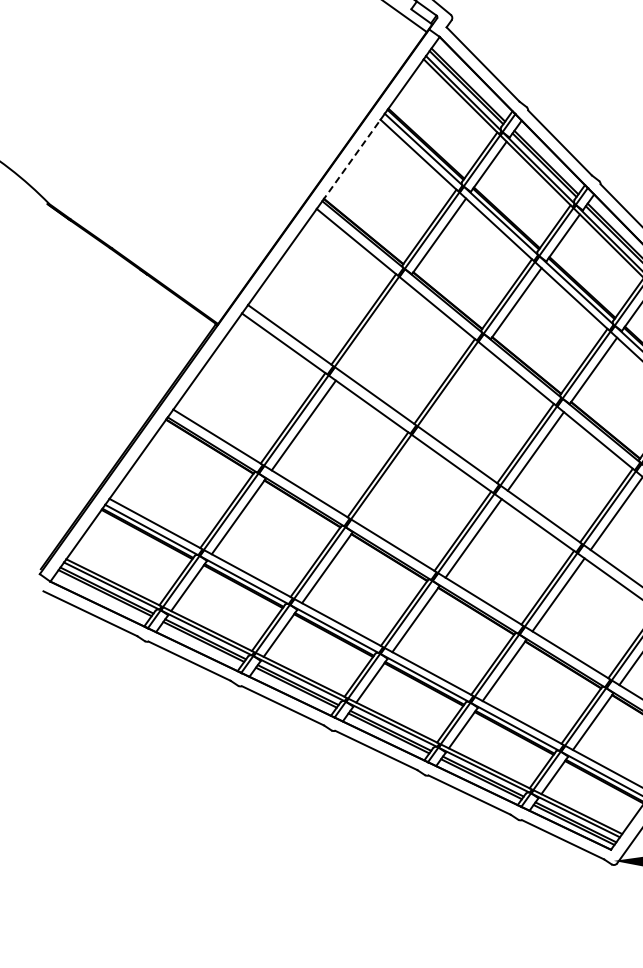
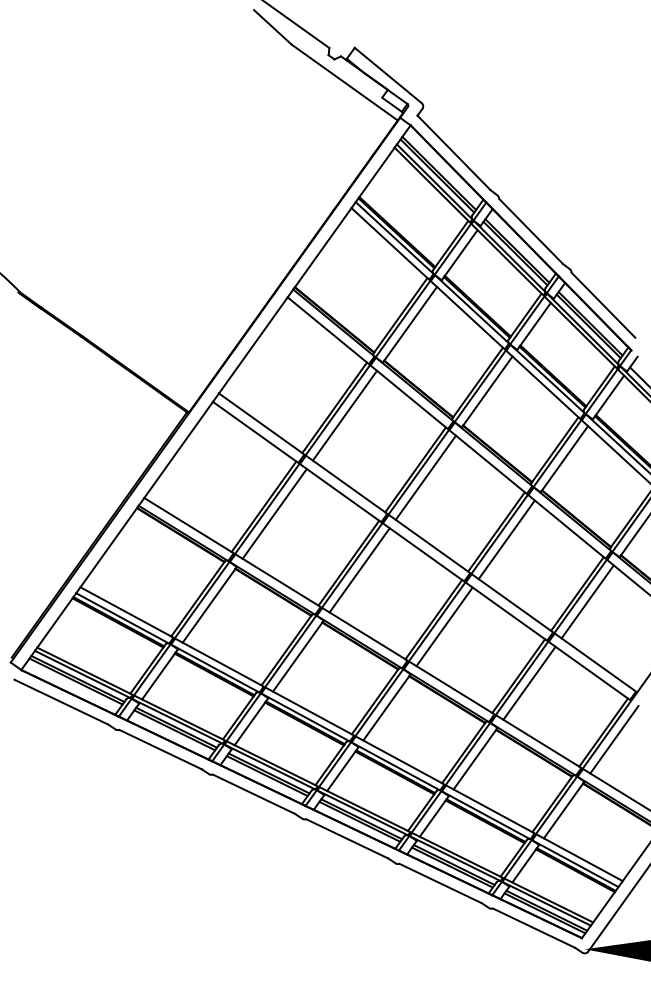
line: (351, 160) -> (322, 248), dashed -> solid
line: (373, 327) -> (344, 415), added
line: (454, 389) -> (425, 477), added
line: (388, 482) -> (359, 570), added

